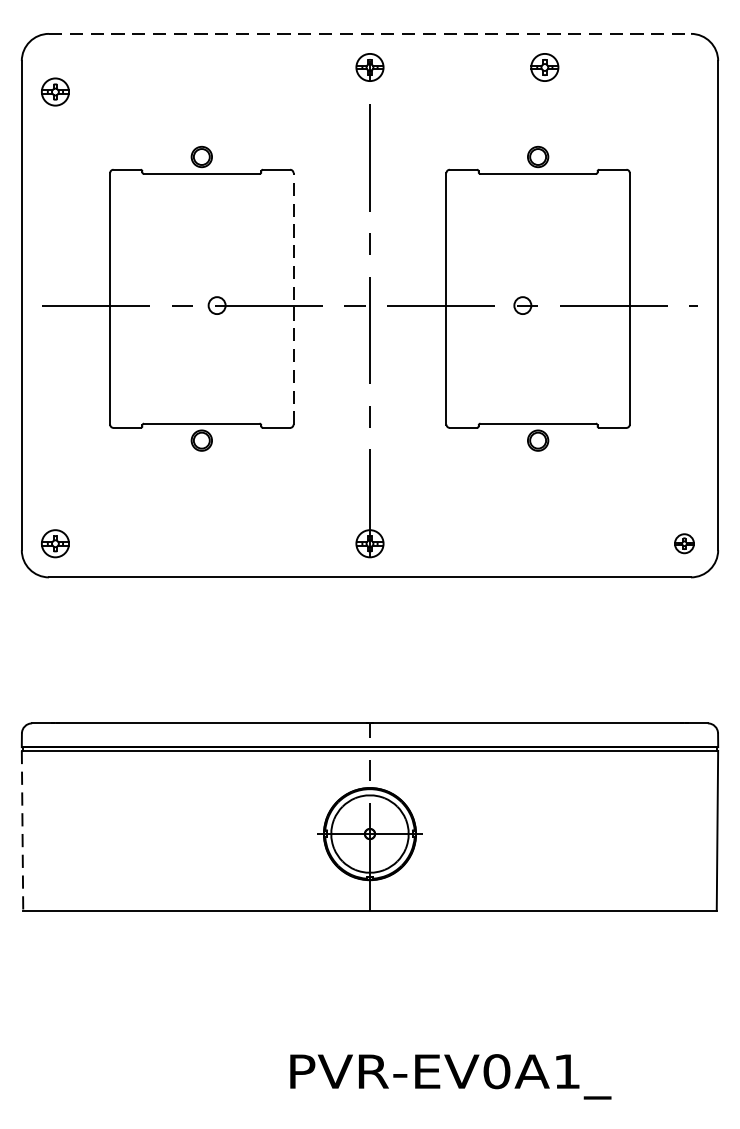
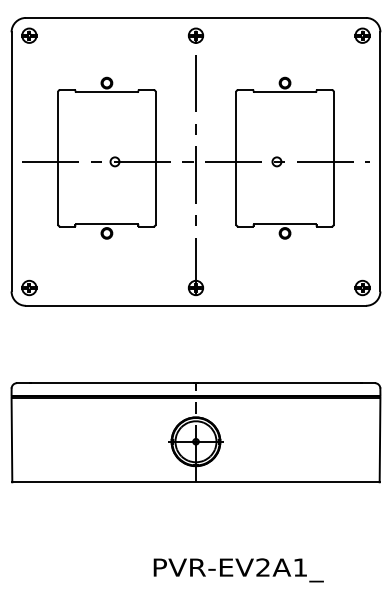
line: (370, 33) -> (196, 17), dashed -> solid
part: (544, 67) -> (362, 35), moved
part: (55, 91) -> (29, 35), moved
line: (293, 299) -> (155, 158), dashed -> solid
part: (684, 542) -> (362, 287), size x1.43
line: (21, 831) -> (11, 440), dashed -> solid
text: (497, 1071) -> (263, 567), PVR-EV0A1_ -> PVR-EV2A1_

